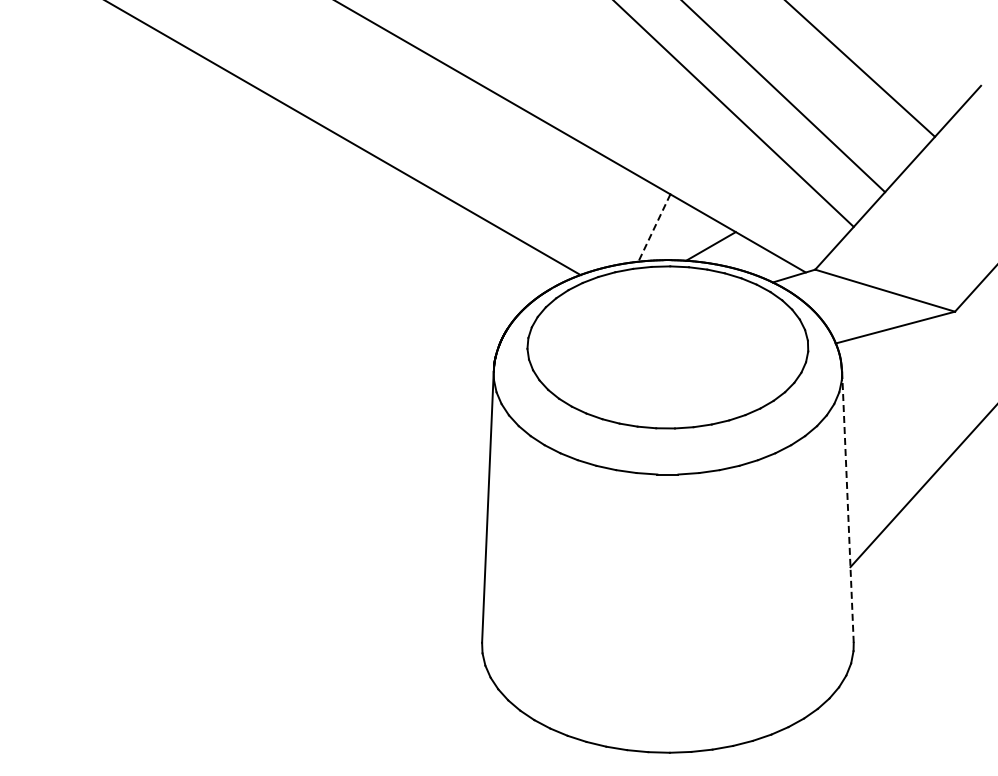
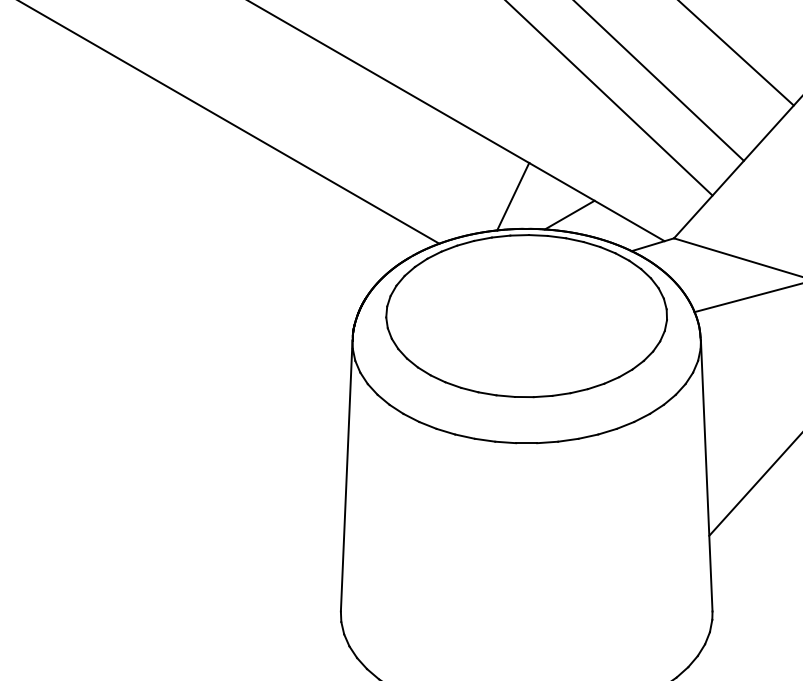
line: (654, 228) -> (513, 197), dashed -> solid
line: (847, 507) -> (706, 476), dashed -> solid

